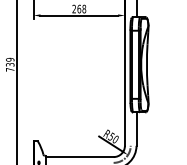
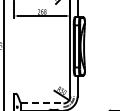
line: (79, 157) -> (42, 103), solid -> dashed

